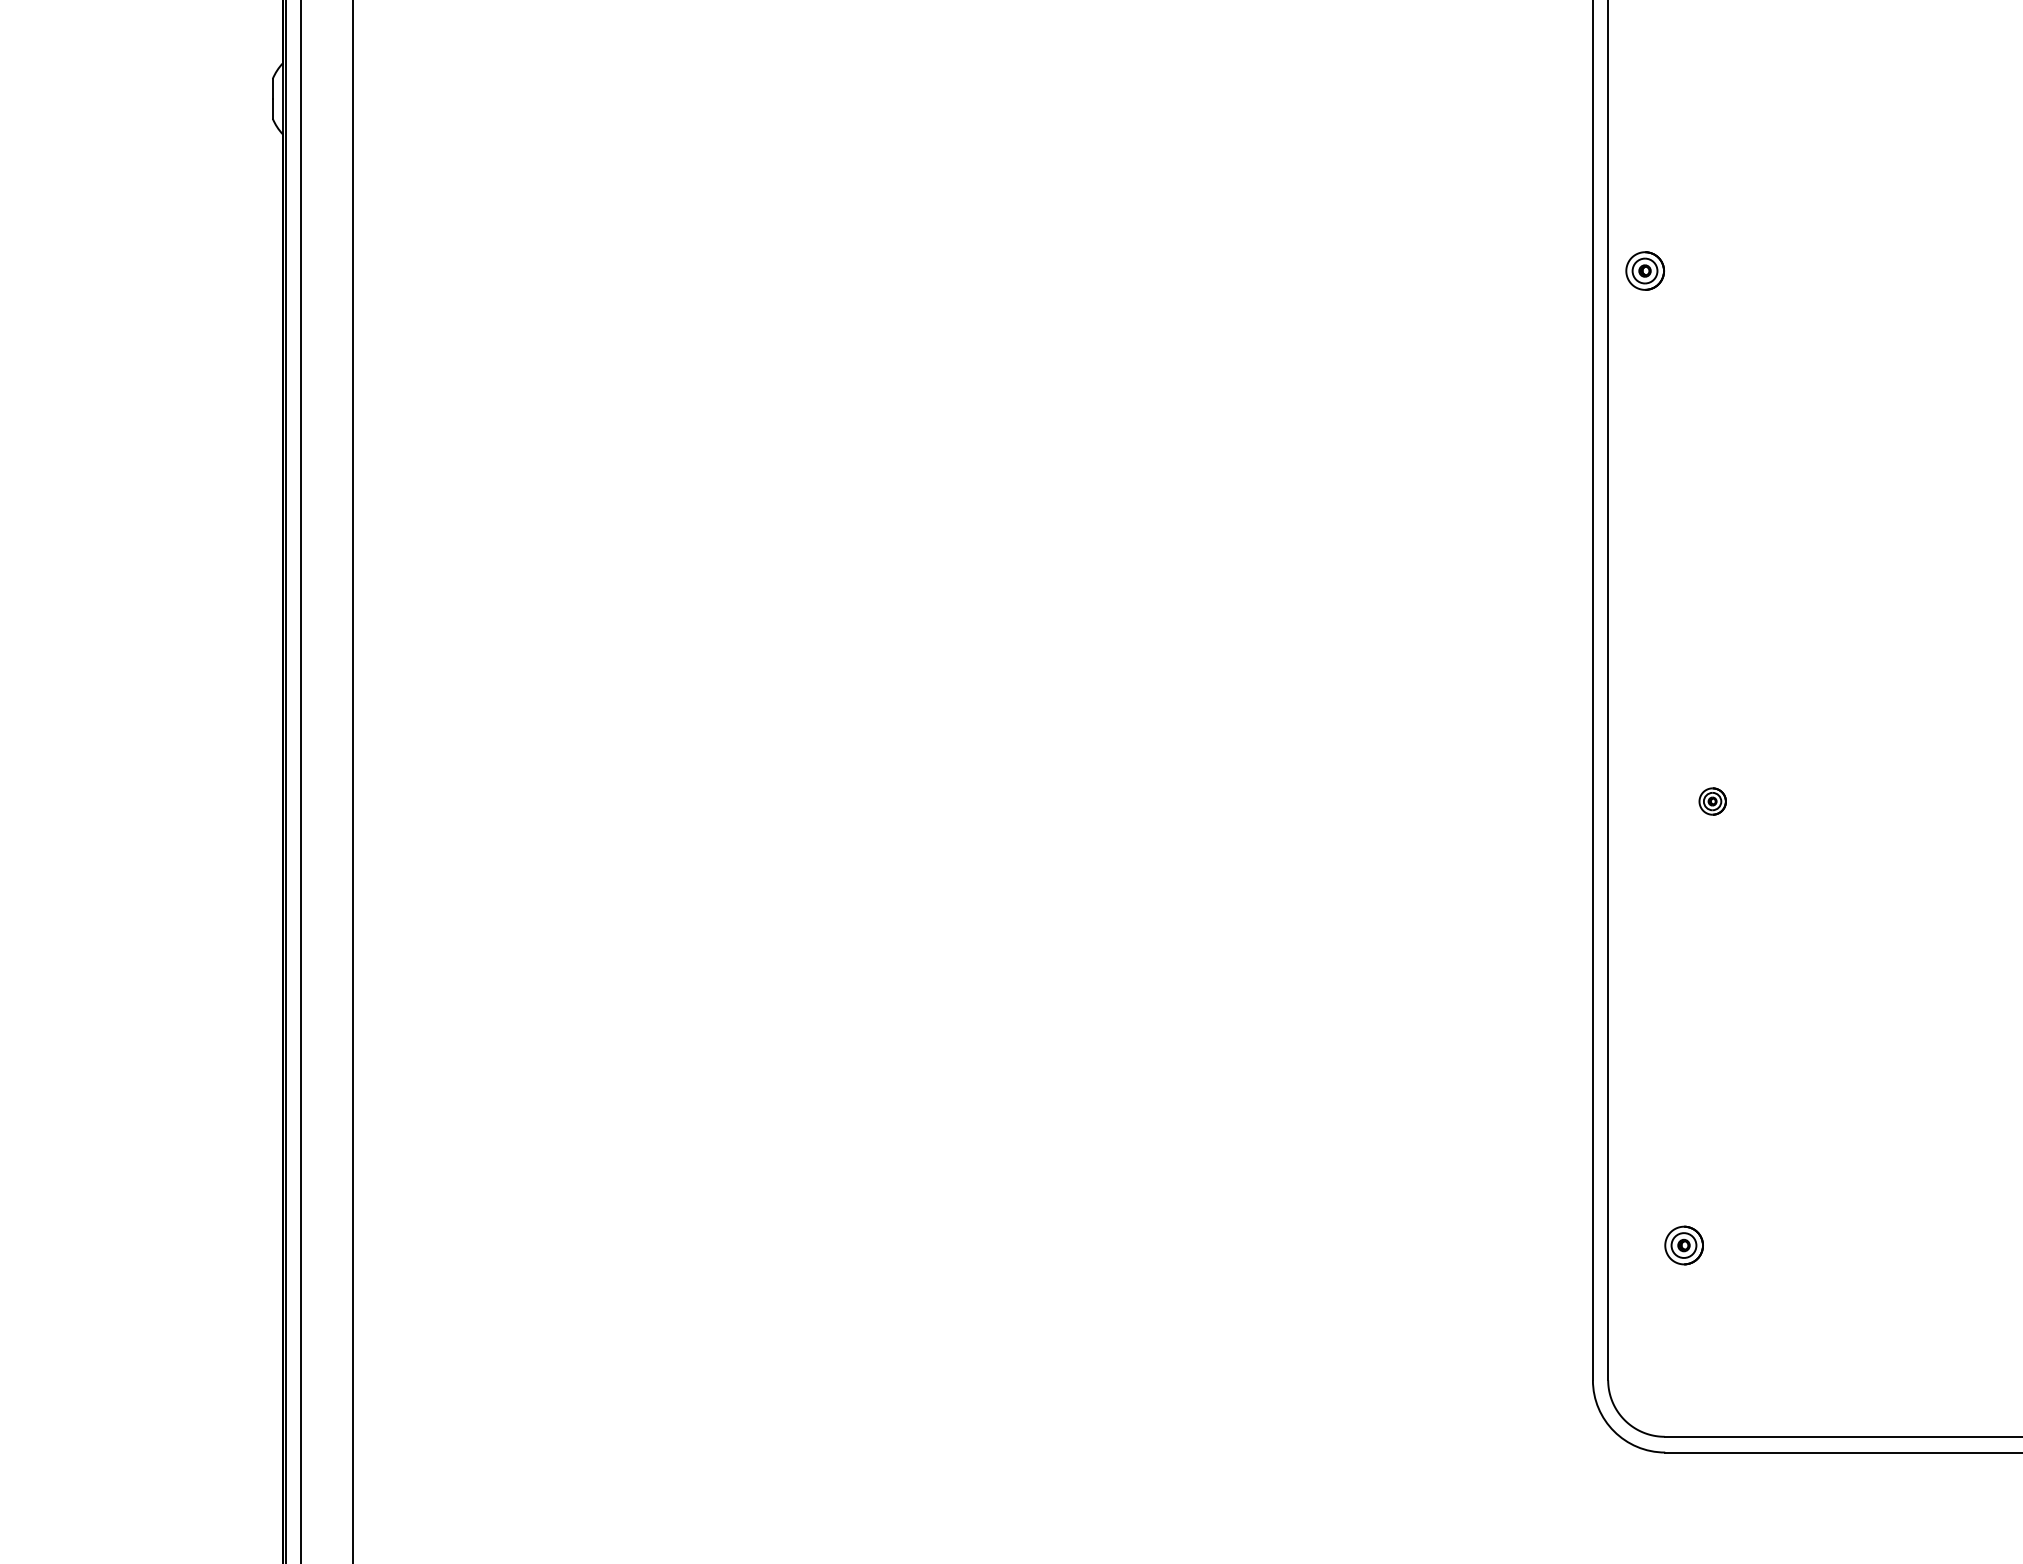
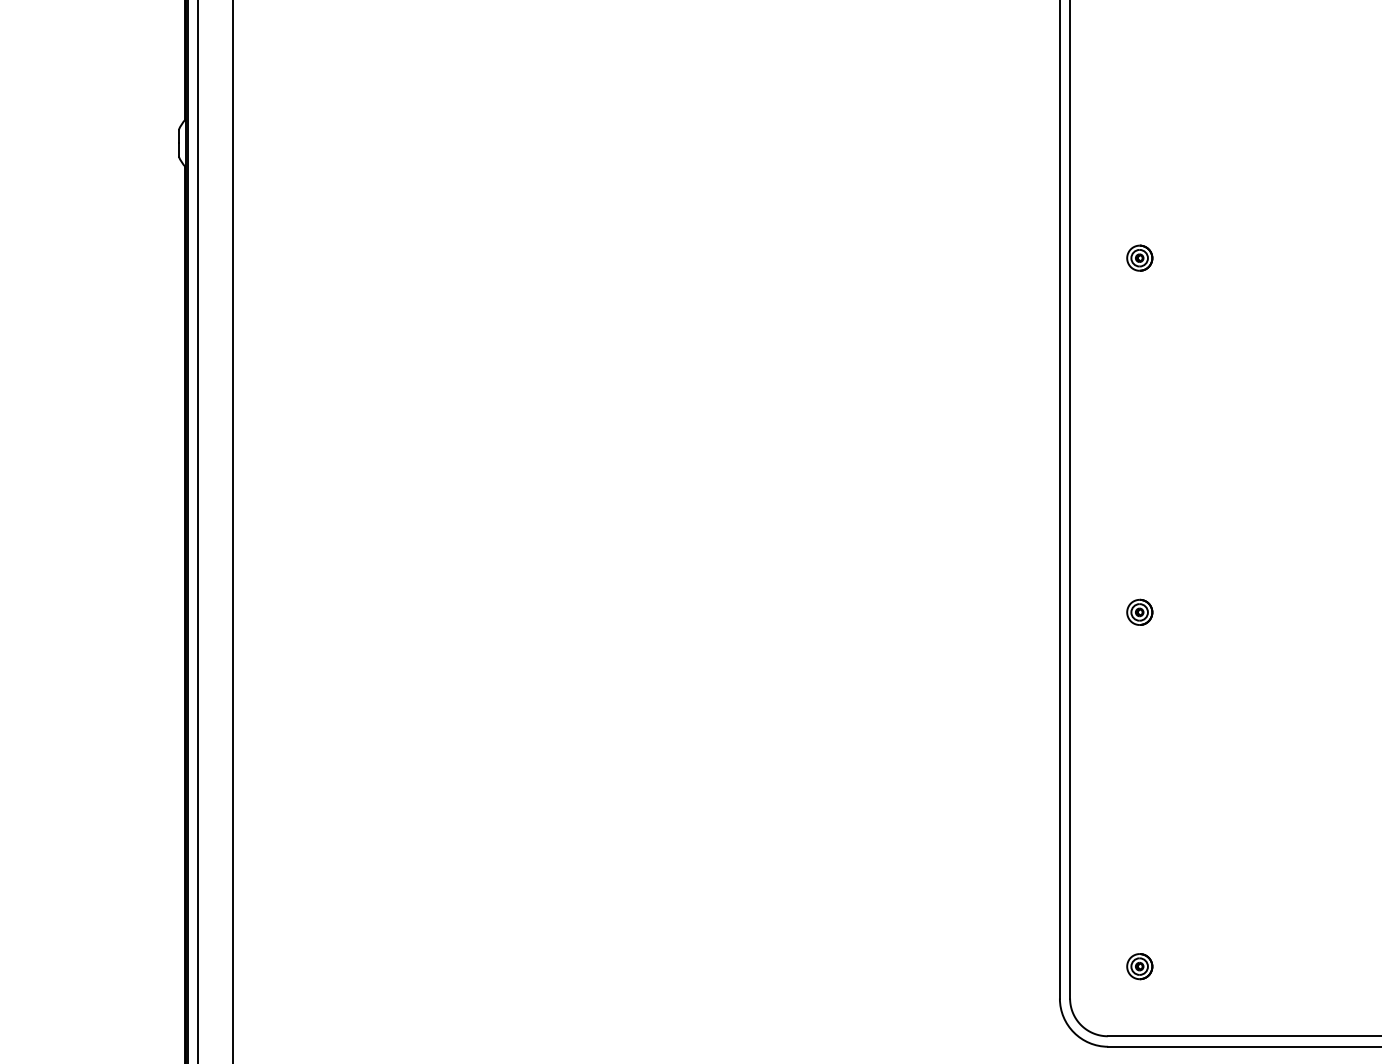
part: (1644, 269) -> (1139, 257), moved
part: (1712, 800) -> (1139, 611), size x1.43
part: (1683, 1245) -> (1139, 966), moved

